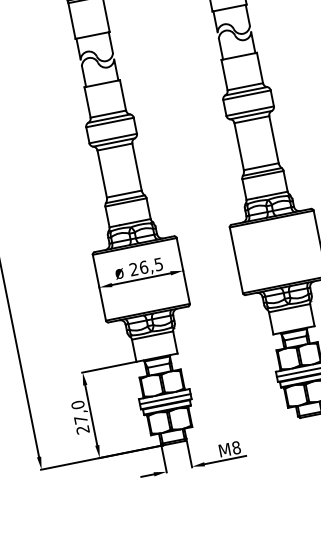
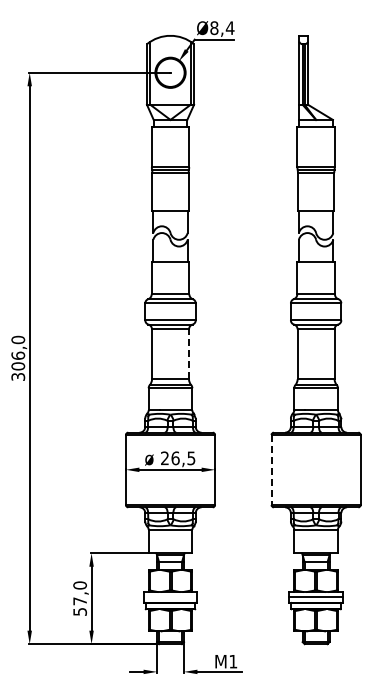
line: (137, 167) -> (189, 354), solid -> dashed
line: (236, 260) -> (271, 470), solid -> dashed
line: (165, 399) -> (170, 597), removed
text: (82, 429) -> (79, 611), 27,0 -> 57,0
text: (236, 447) -> (233, 661), M8 -> M1

